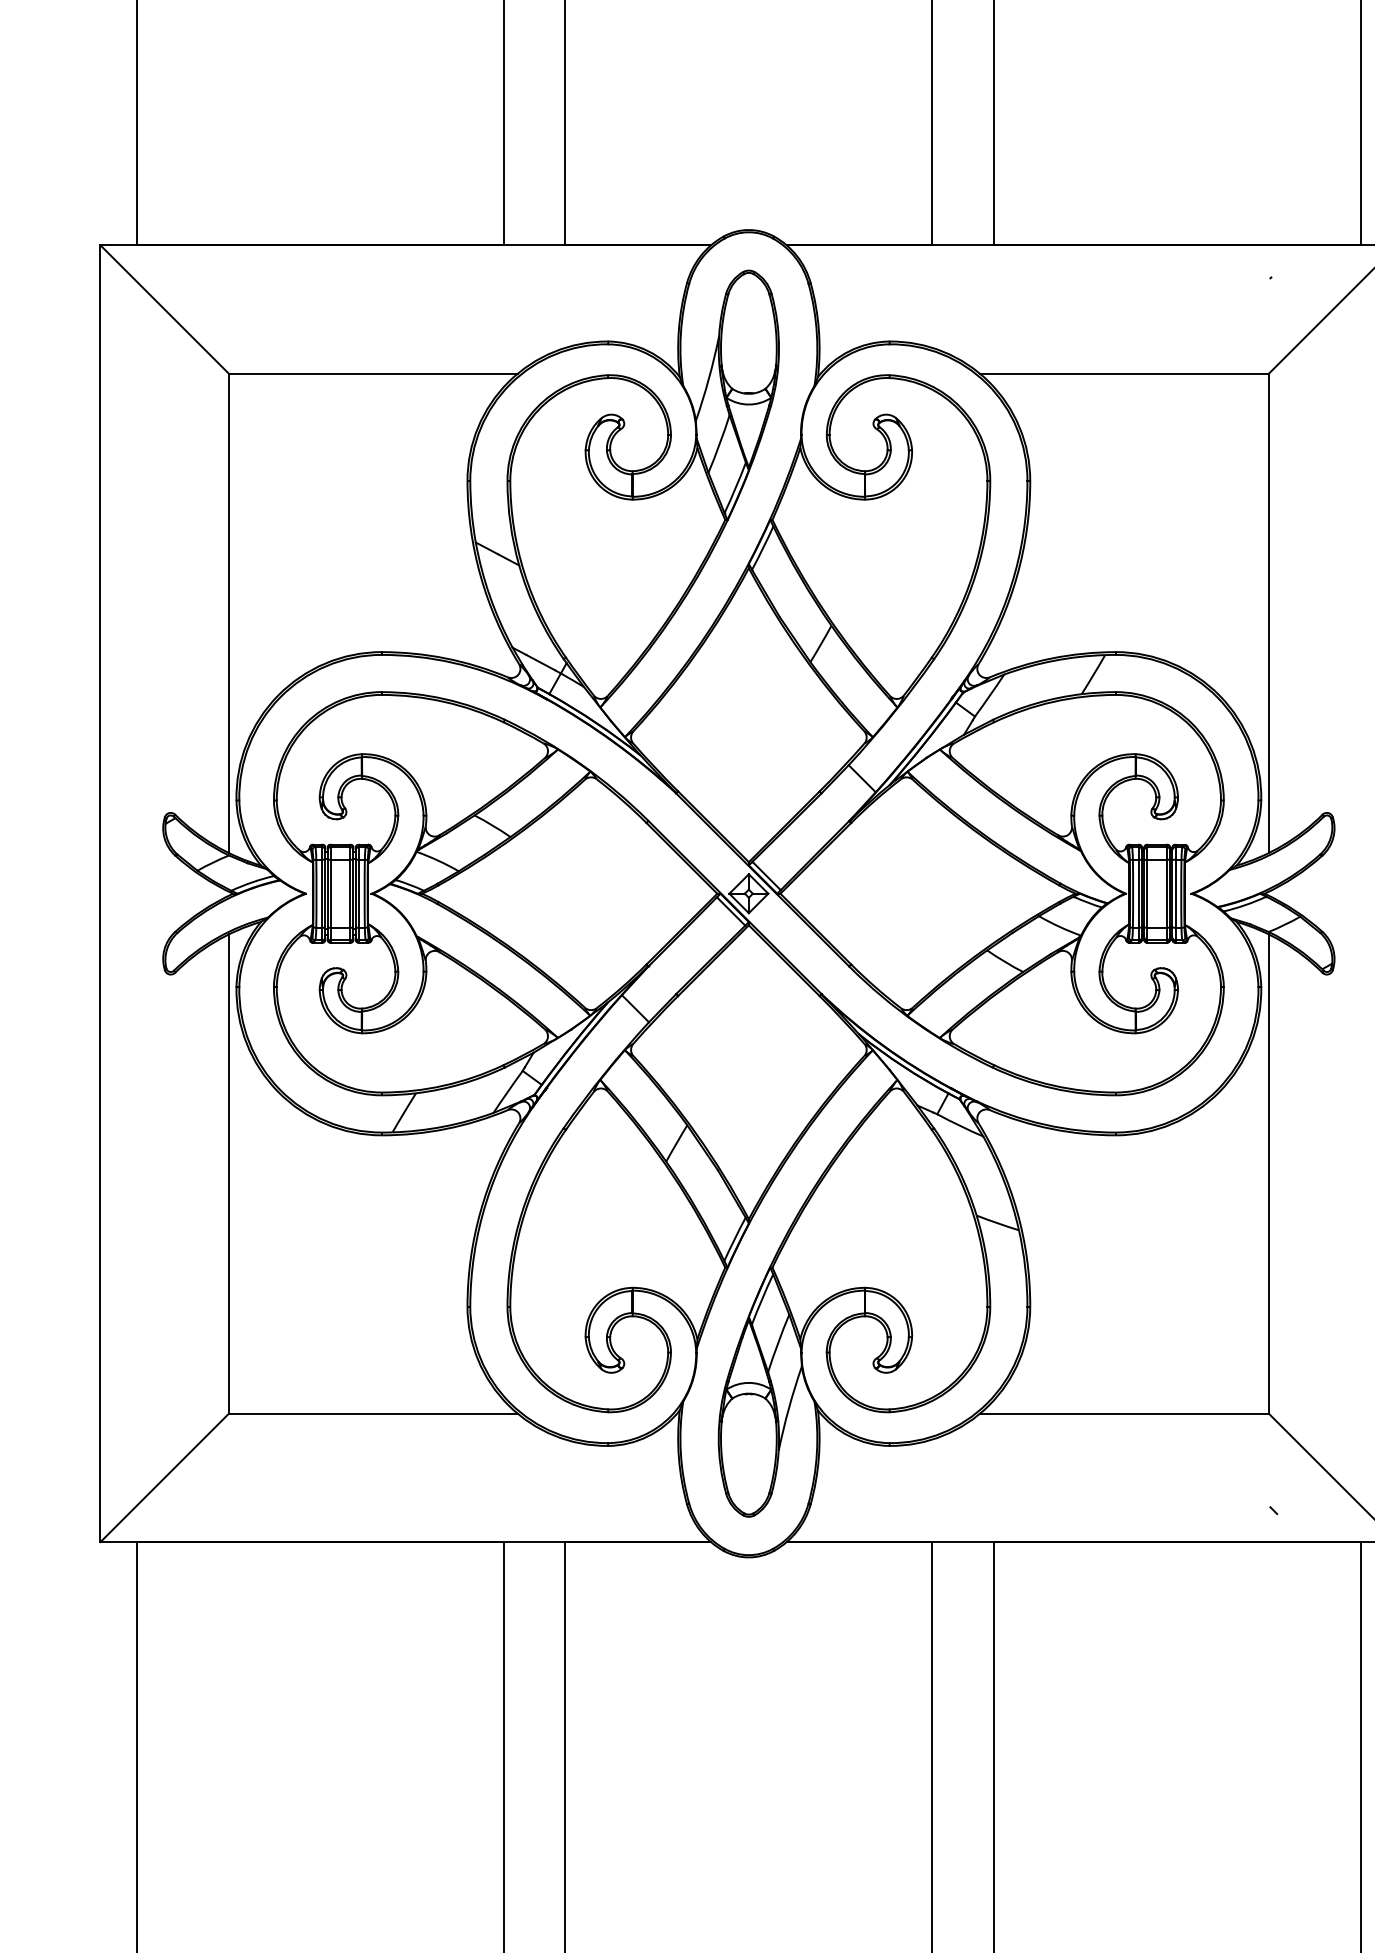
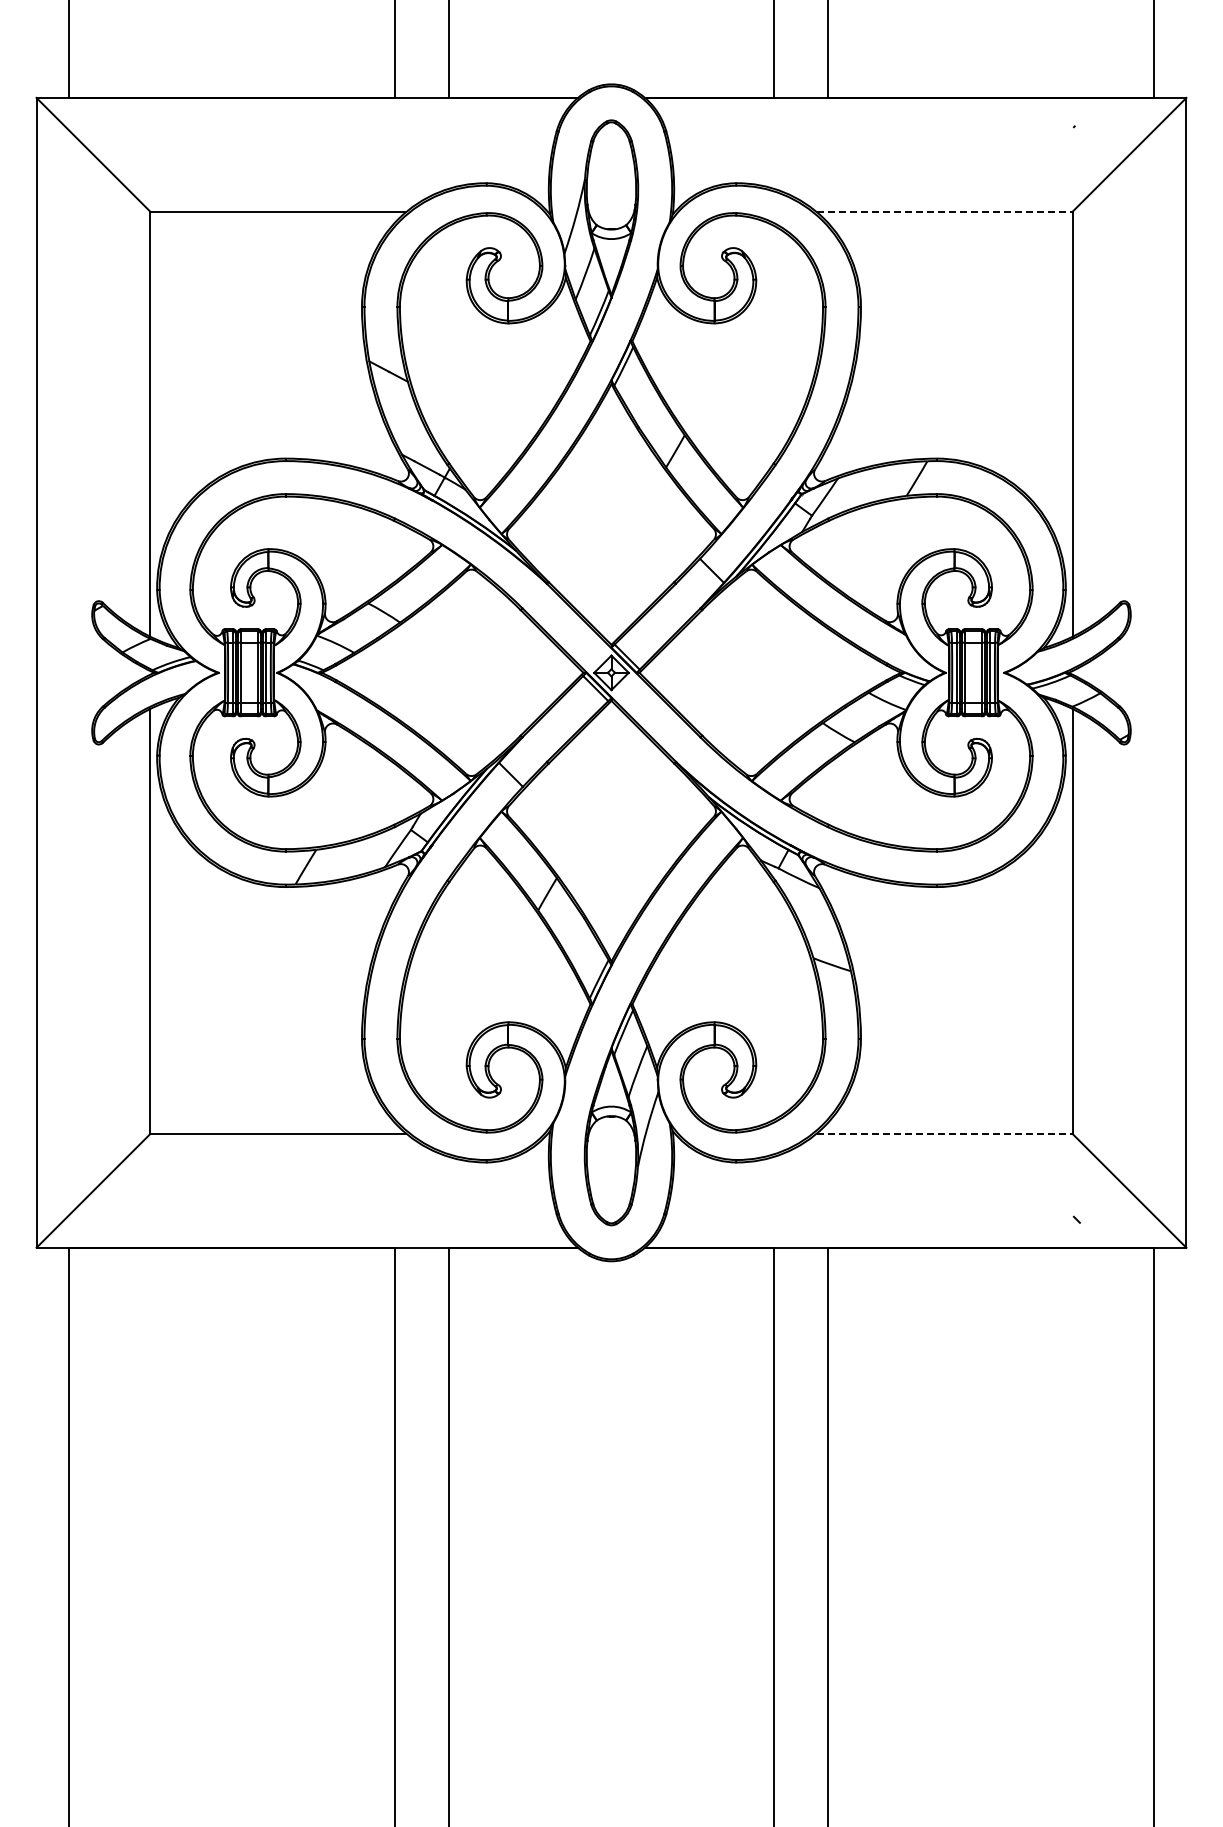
line: (1125, 373) -> (945, 211), solid -> dashed
line: (1125, 1413) -> (945, 1133), solid -> dashed

